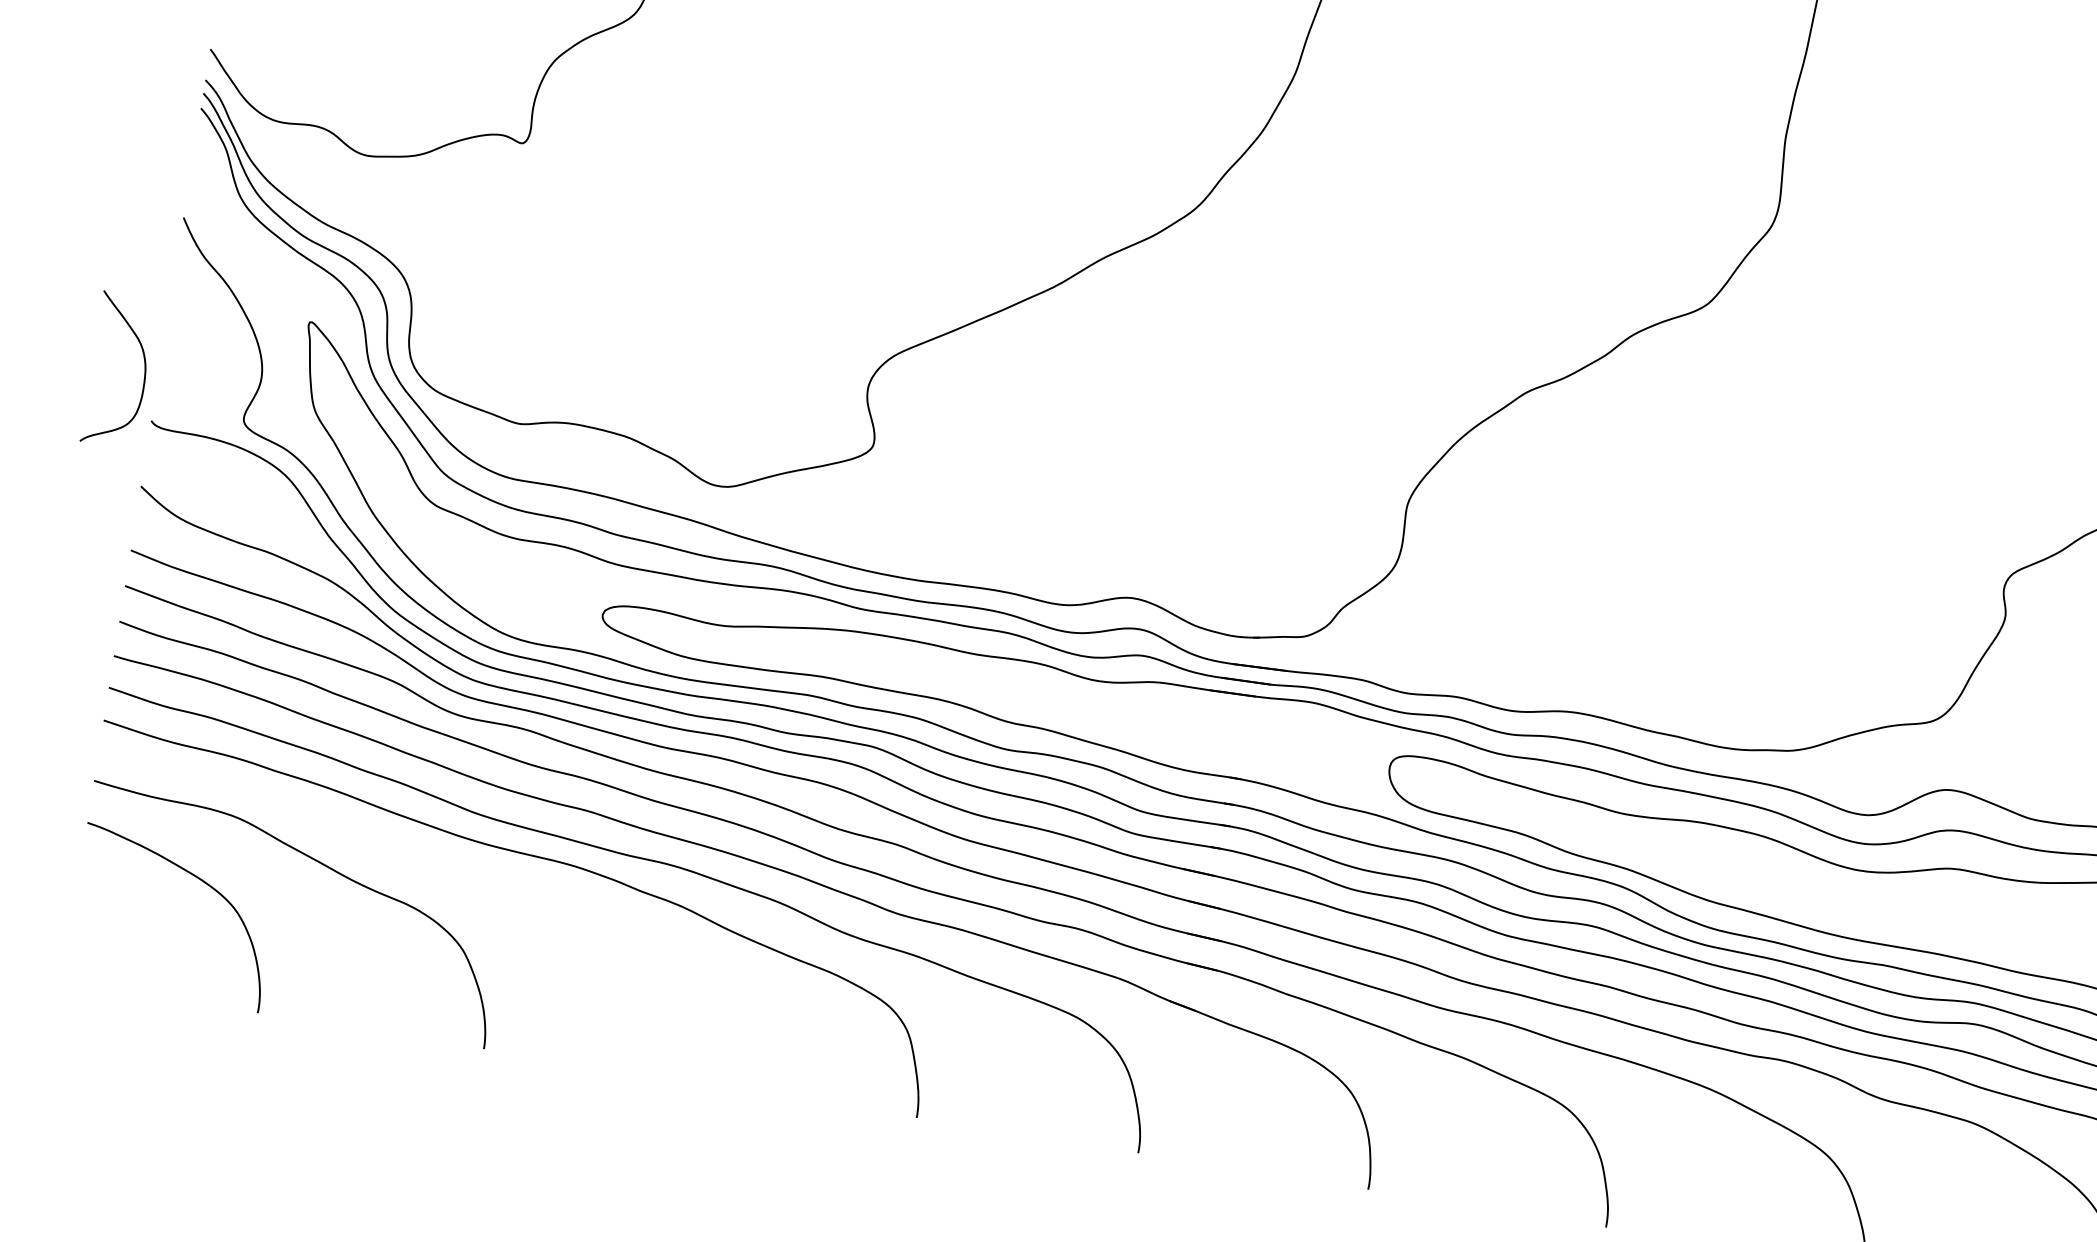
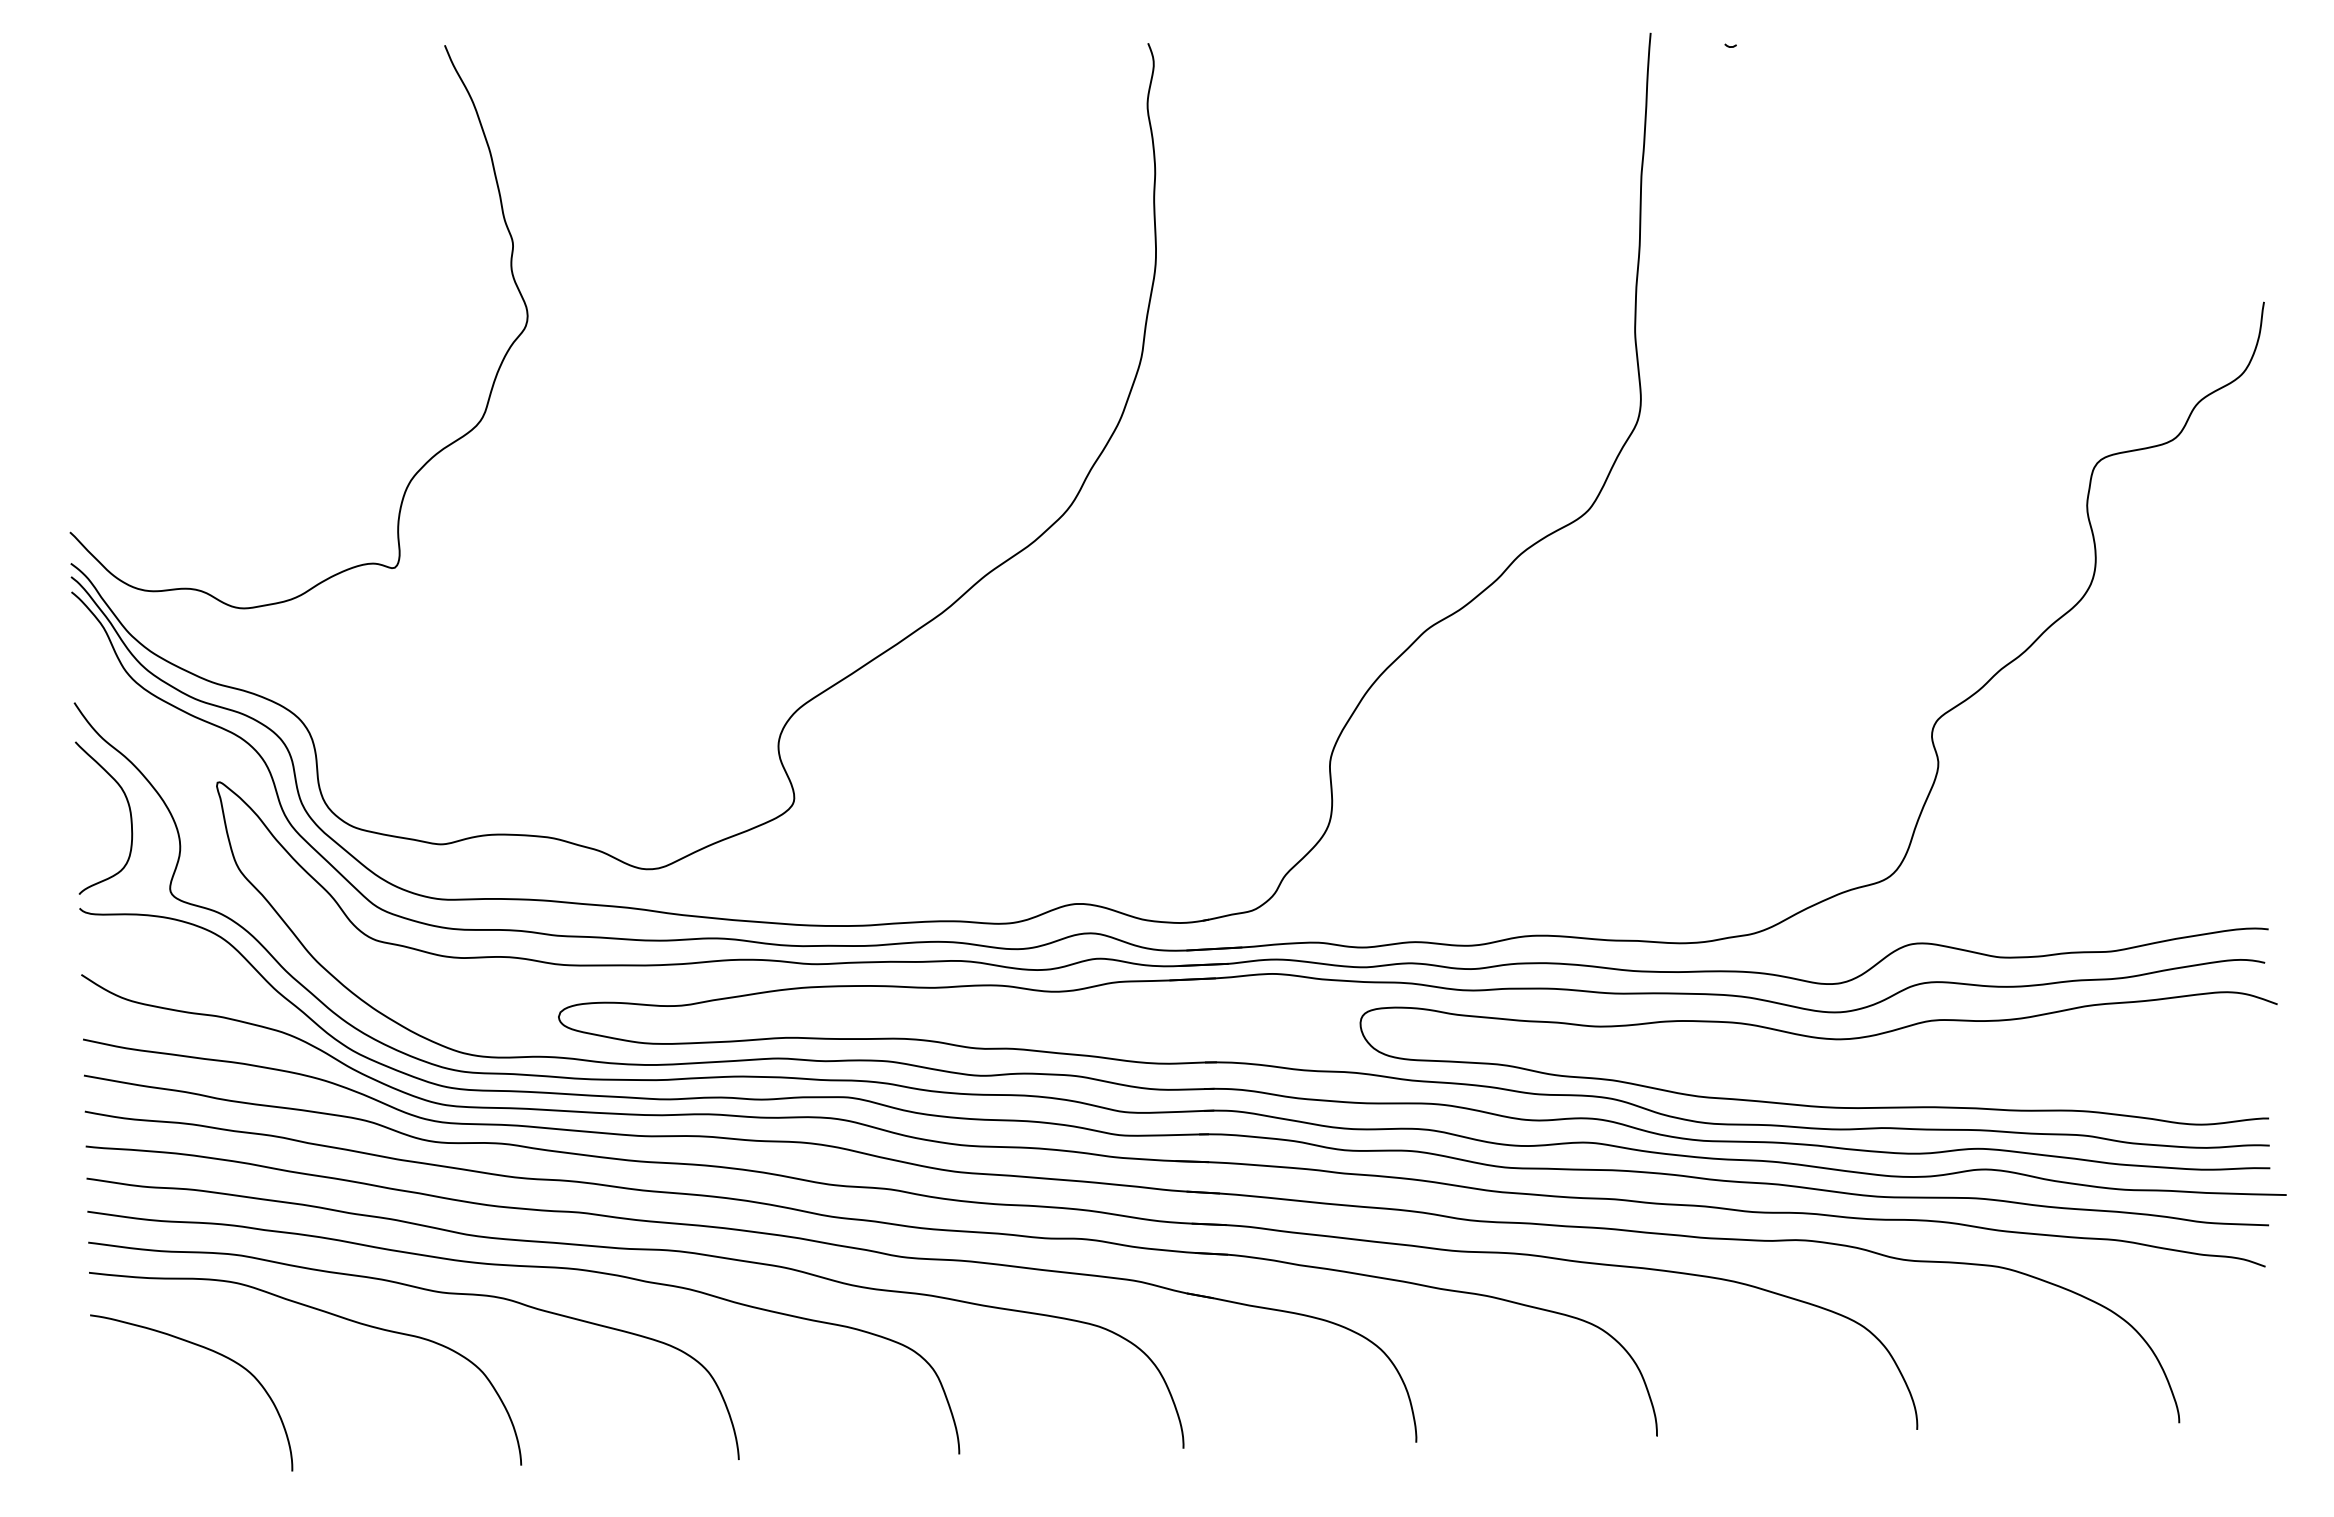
curve: (144, 370) -> (129, 813), moved
curve: (420, 859) -> (424, 1290), added

